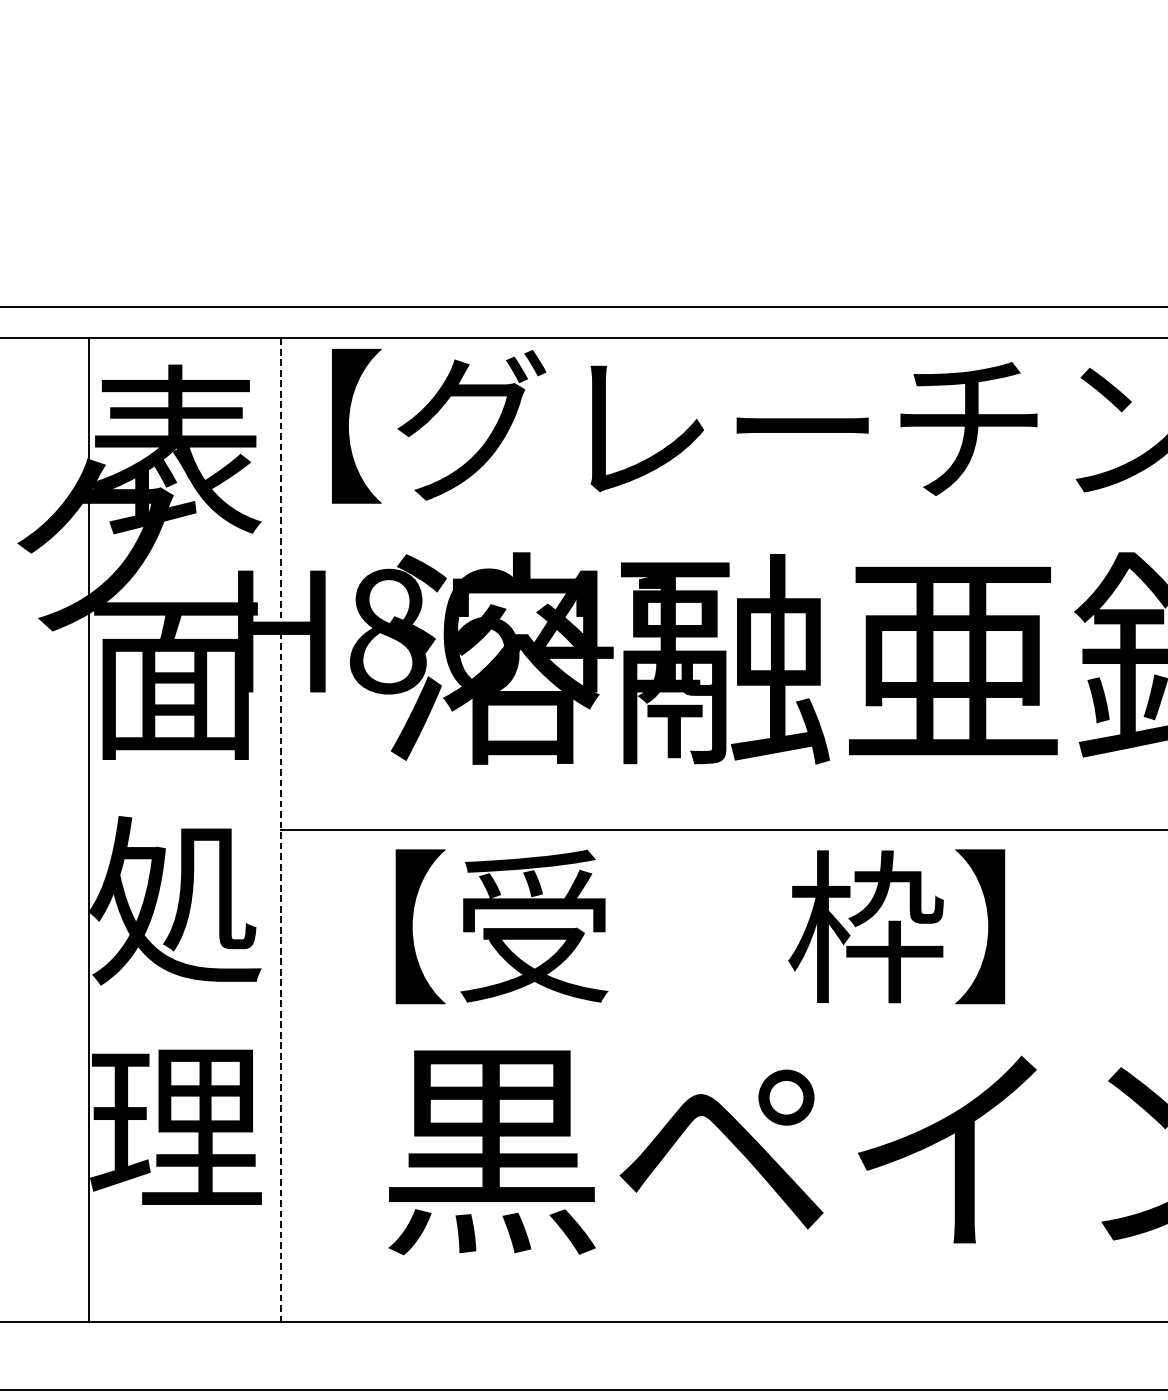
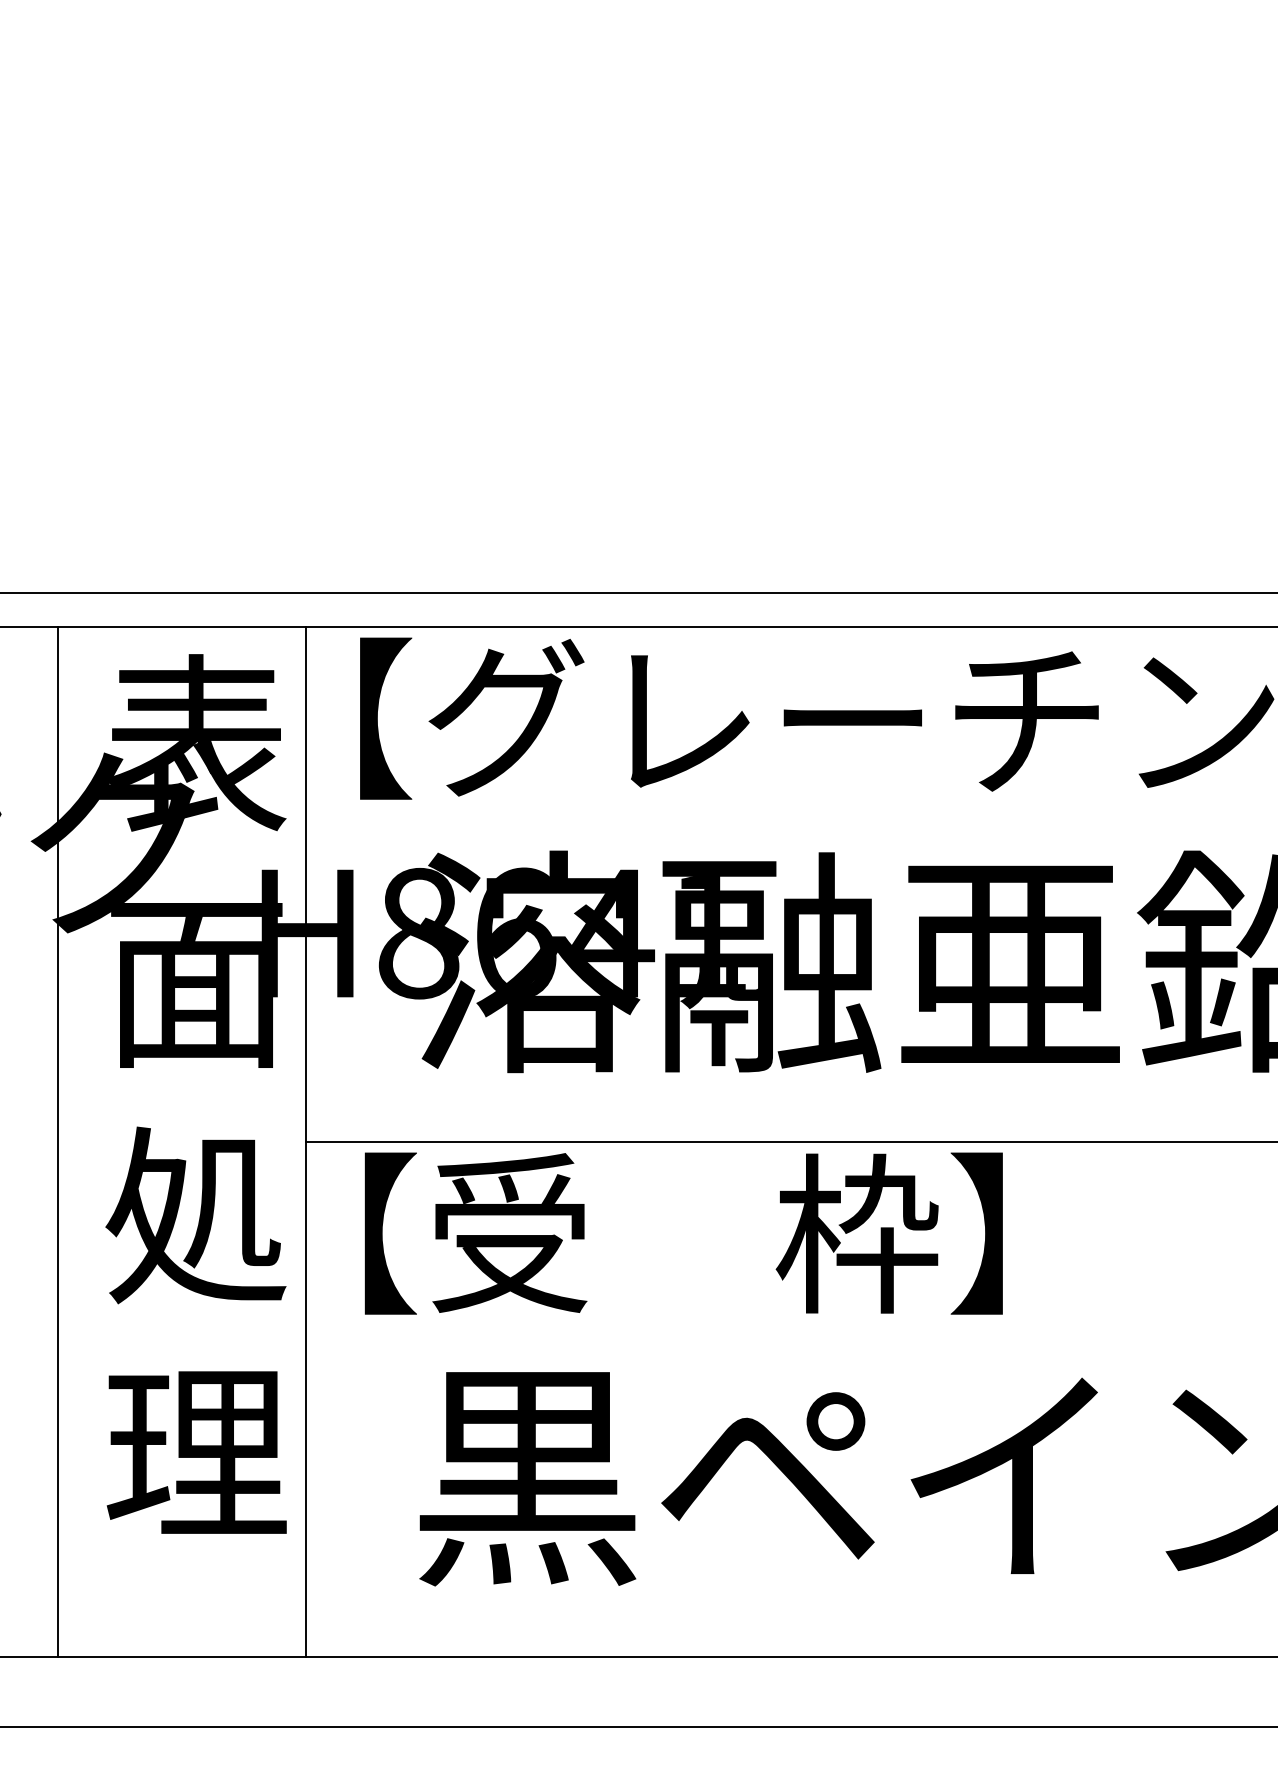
line: (88, 830) -> (58, 1141), moved
line: (280, 830) -> (306, 1141), dashed -> solid
text: (700, 926) -> (683, 1233), moved

